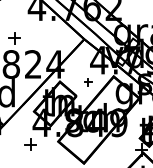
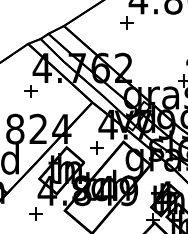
part: (14, 38) -> (30, 91), moved
part: (88, 81) -> (96, 147), size x1.67

